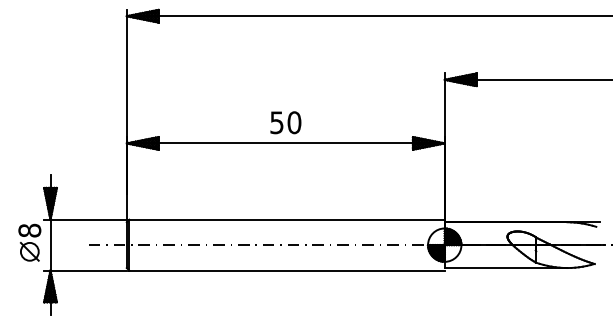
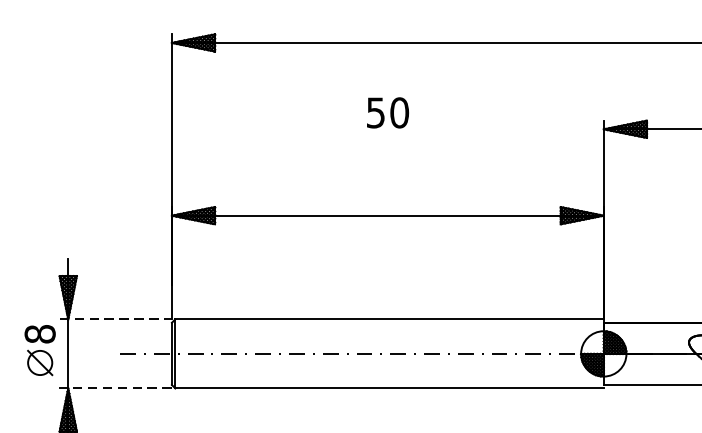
text: (285, 122) -> (387, 112), moved
line: (85, 219) -> (115, 319), solid -> dashed
line: (88, 270) -> (119, 388), solid -> dashed

